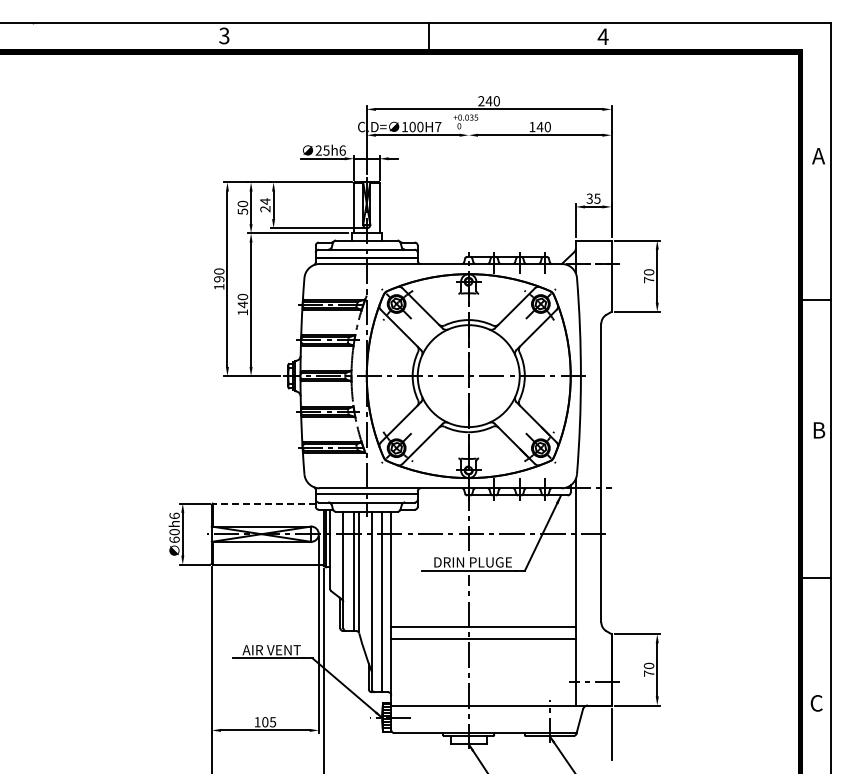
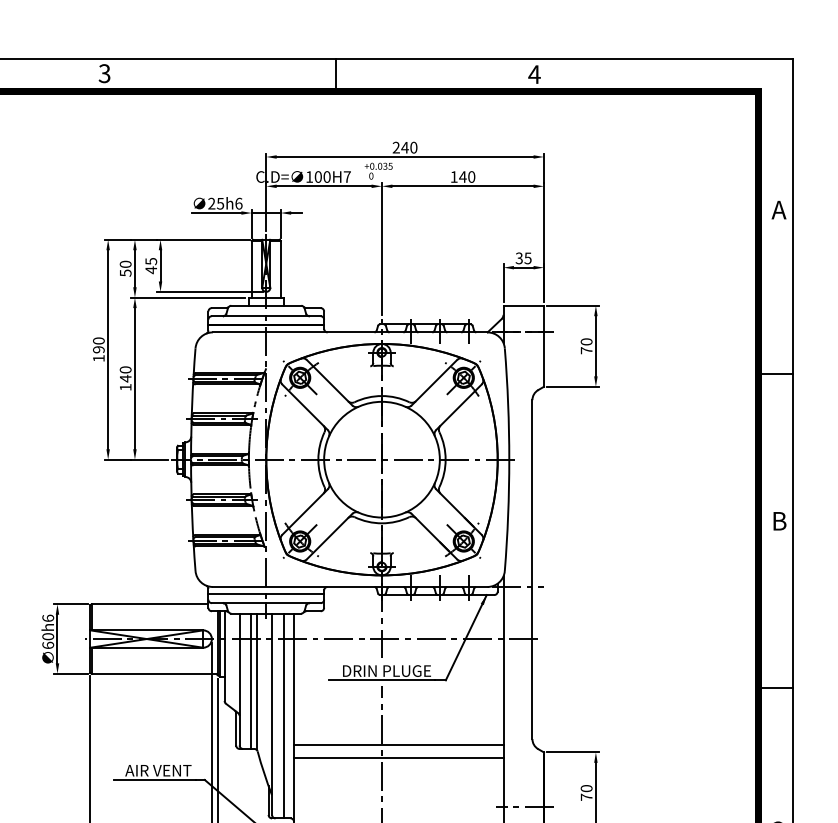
line: (468, 190) -> (381, 249), added
text: (265, 205) -> (151, 266), 24 -> 45
line: (263, 503) -> (149, 604), dashed -> solid

